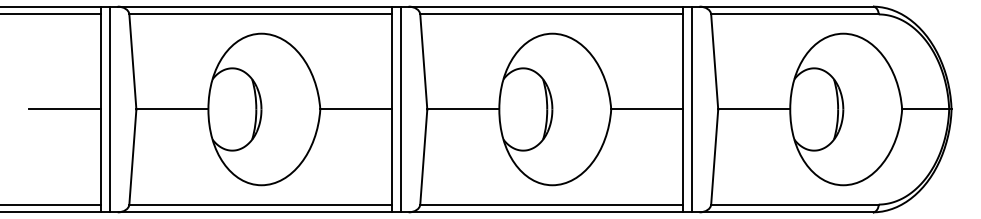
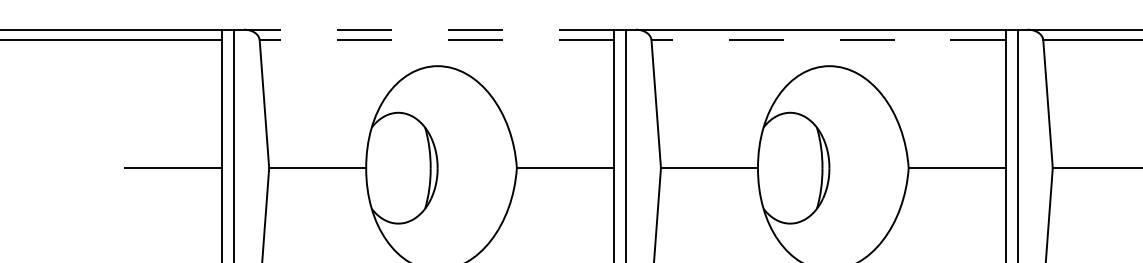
line: (254, 6) -> (428, 29), solid -> dashed
line: (260, 14) -> (436, 40), solid -> dashed
line: (551, 14) -> (828, 40), solid -> dashed

